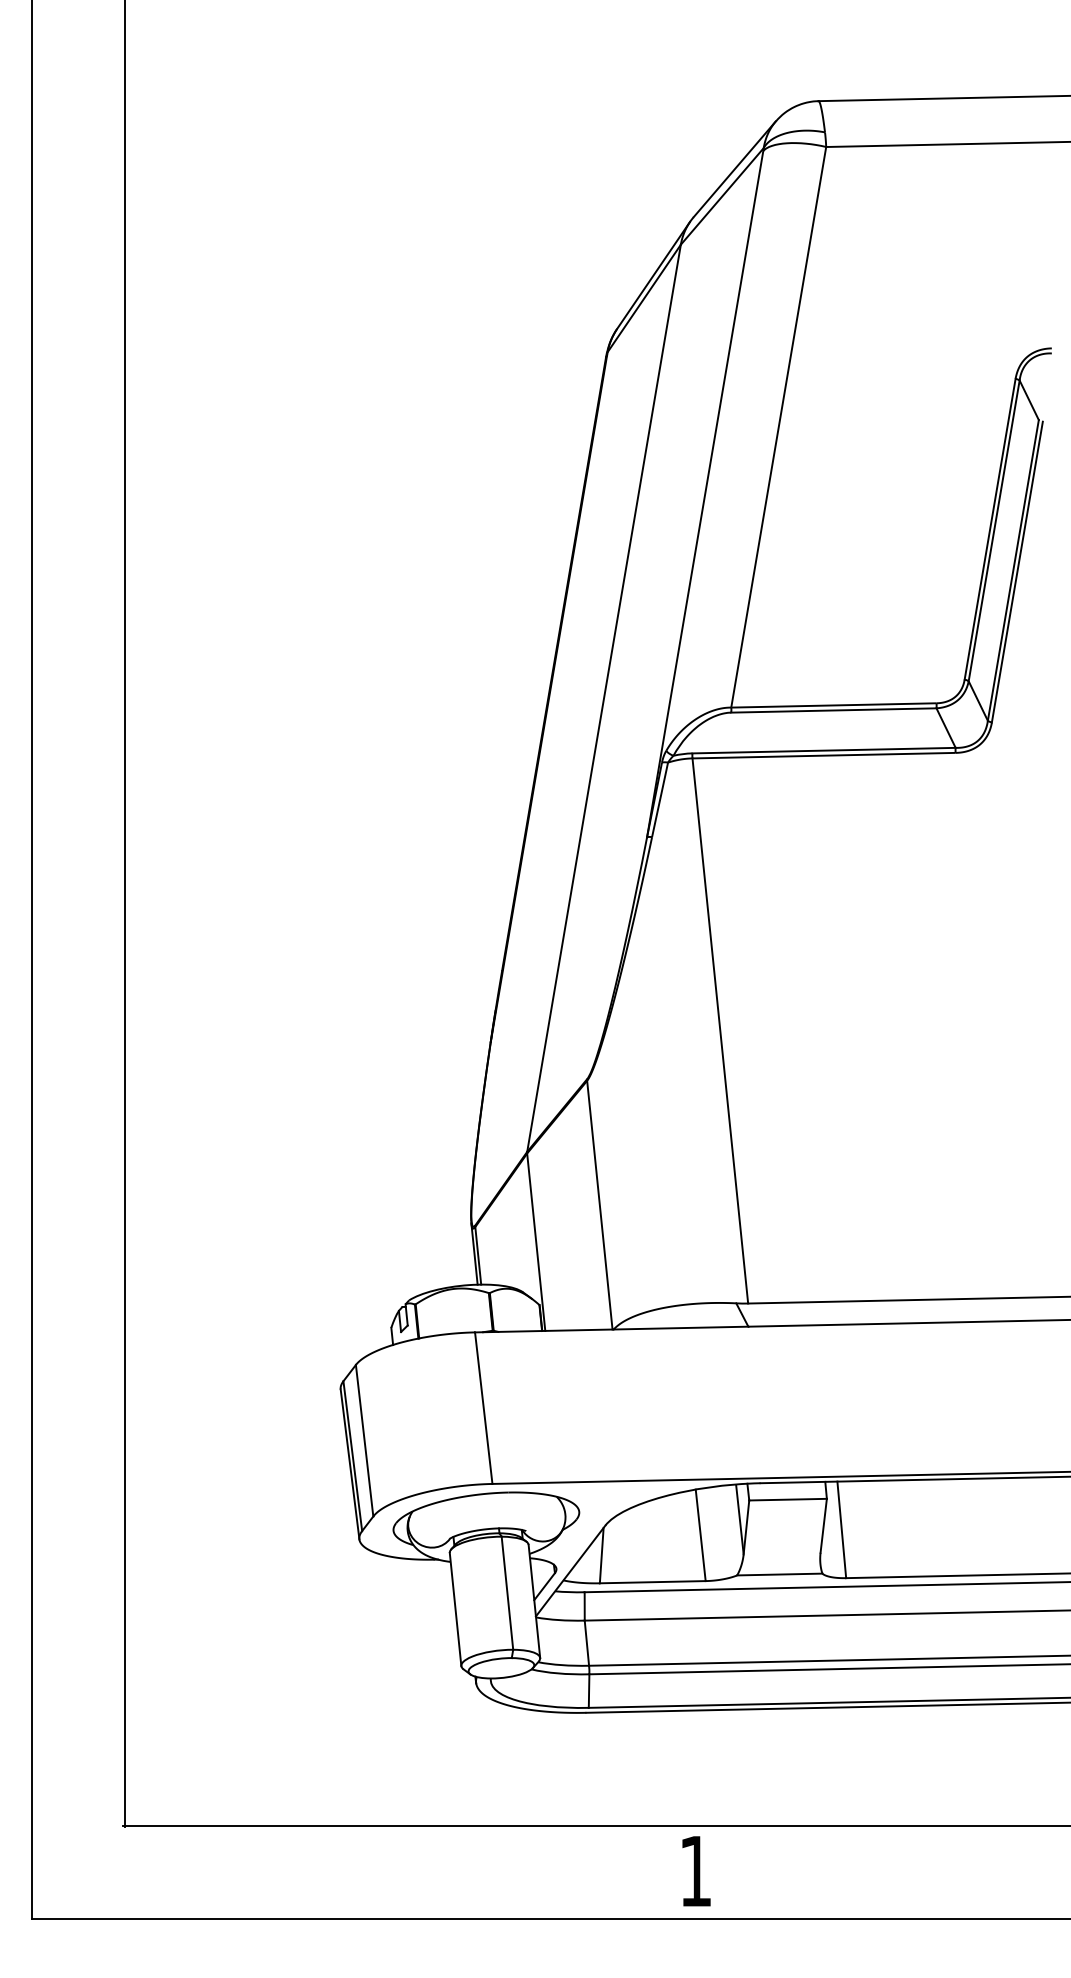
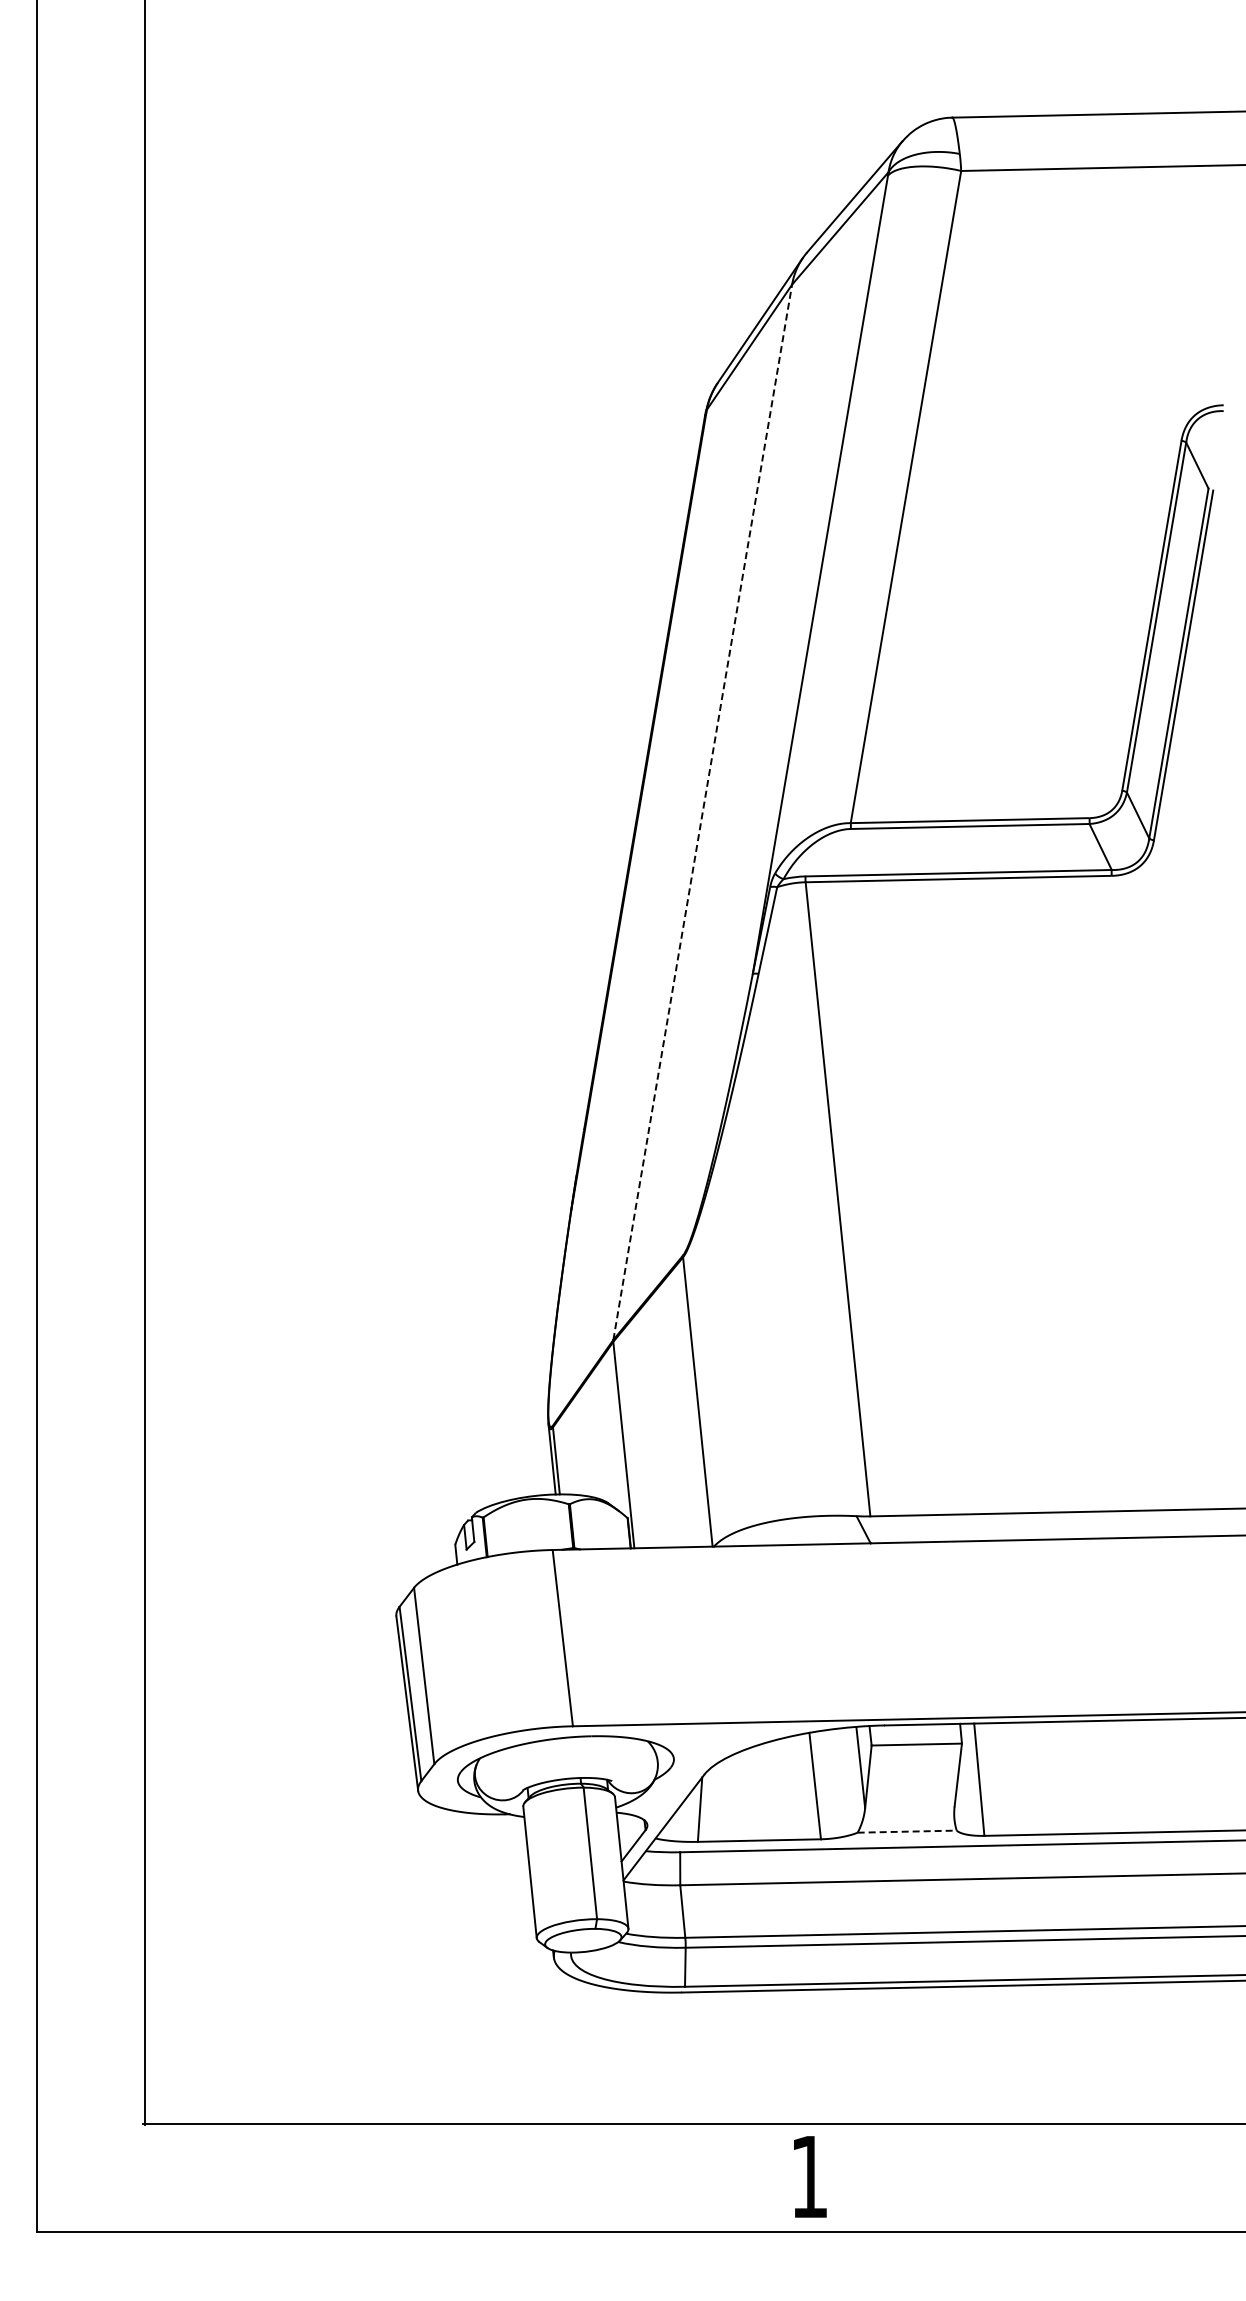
line: (603, 697) -> (702, 811), solid -> dashed
line: (780, 1574) -> (907, 1831), solid -> dashed

